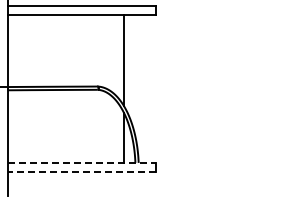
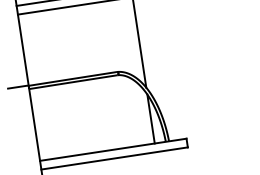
line: (82, 162) -> (113, 149), dashed -> solid
line: (81, 171) -> (113, 158), dashed -> solid

